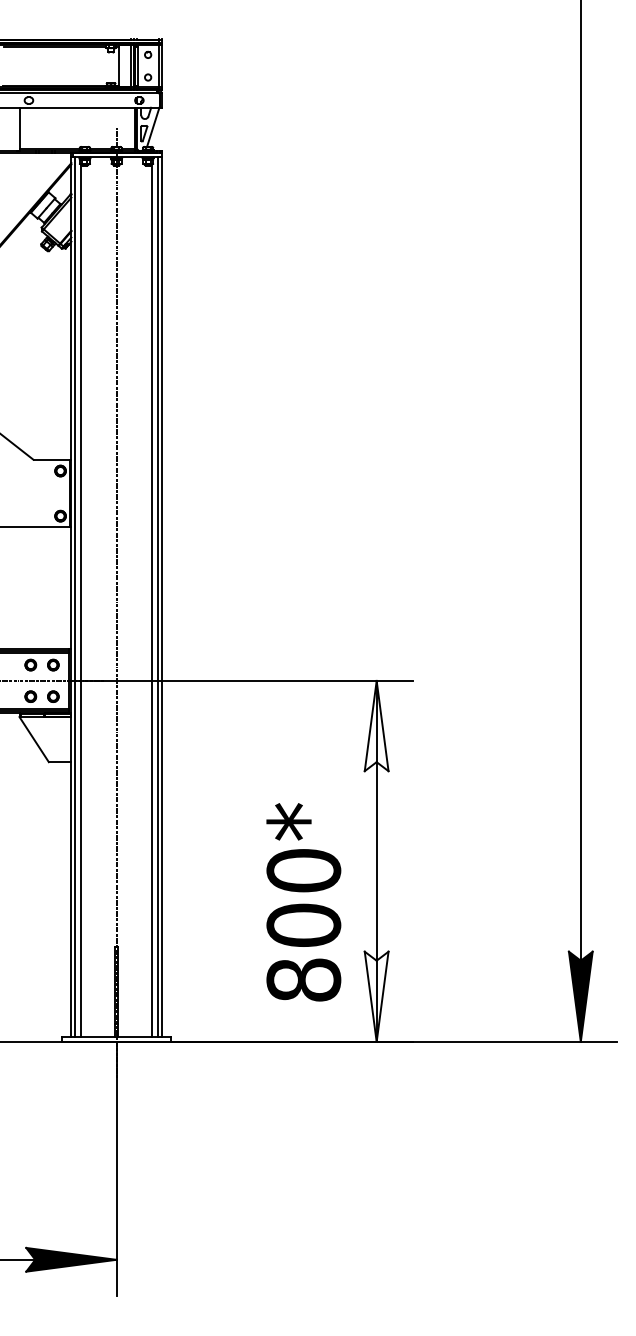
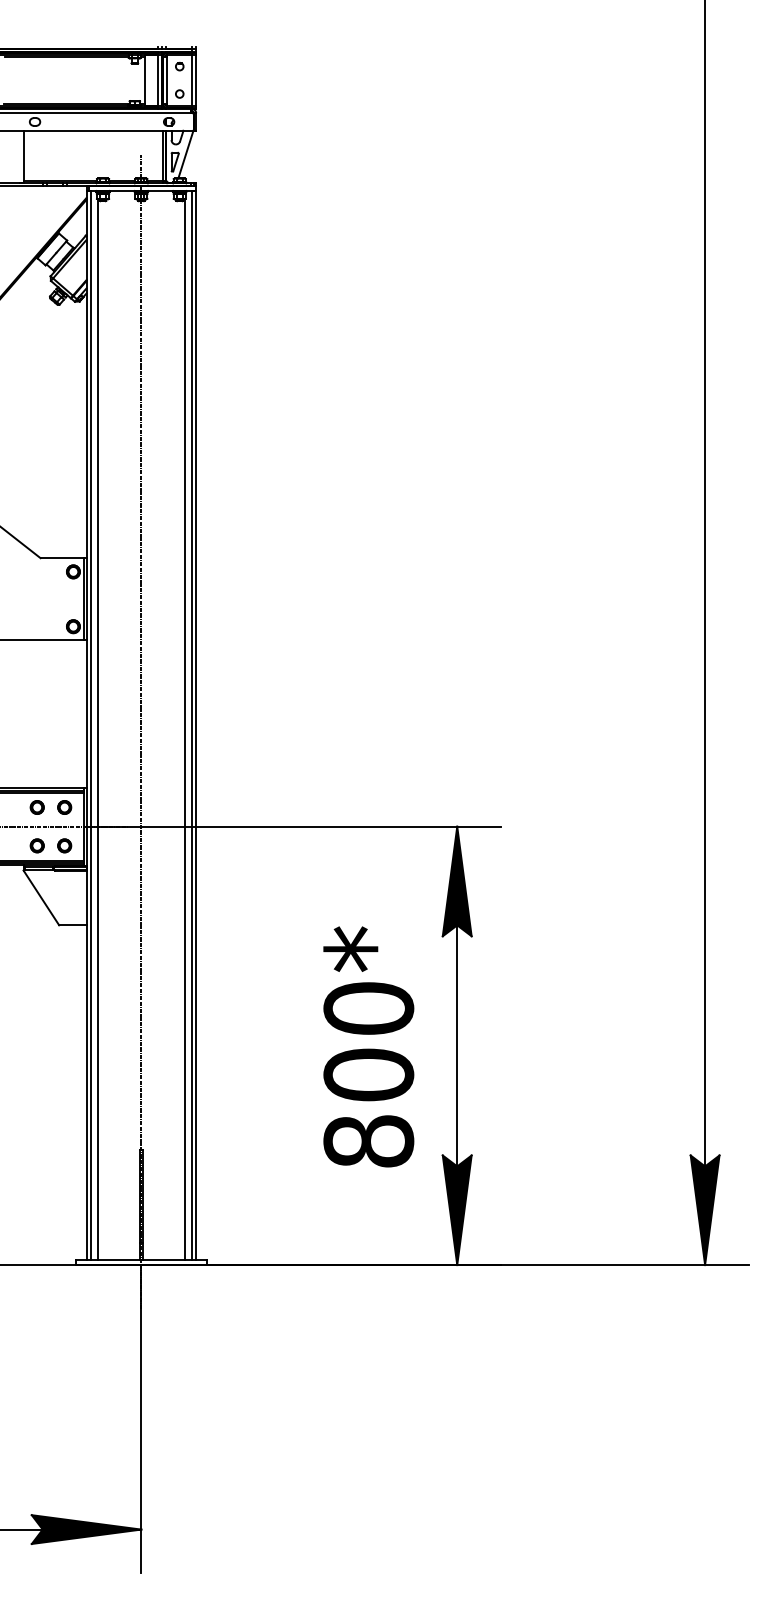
fill: (376, 725) -> (457, 880), added
text: (303, 902) -> (368, 1047), moved
fill: (376, 996) -> (457, 1209), added

